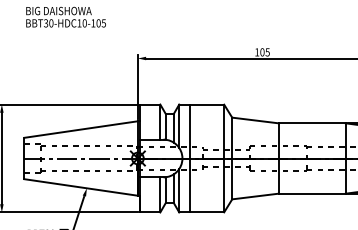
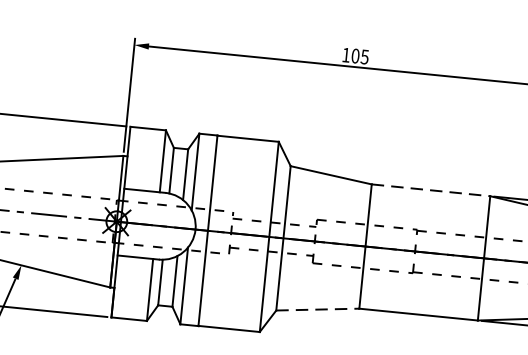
line: (312, 123) -> (431, 190), solid -> dashed
line: (255, 196) -> (317, 309), solid -> dashed

